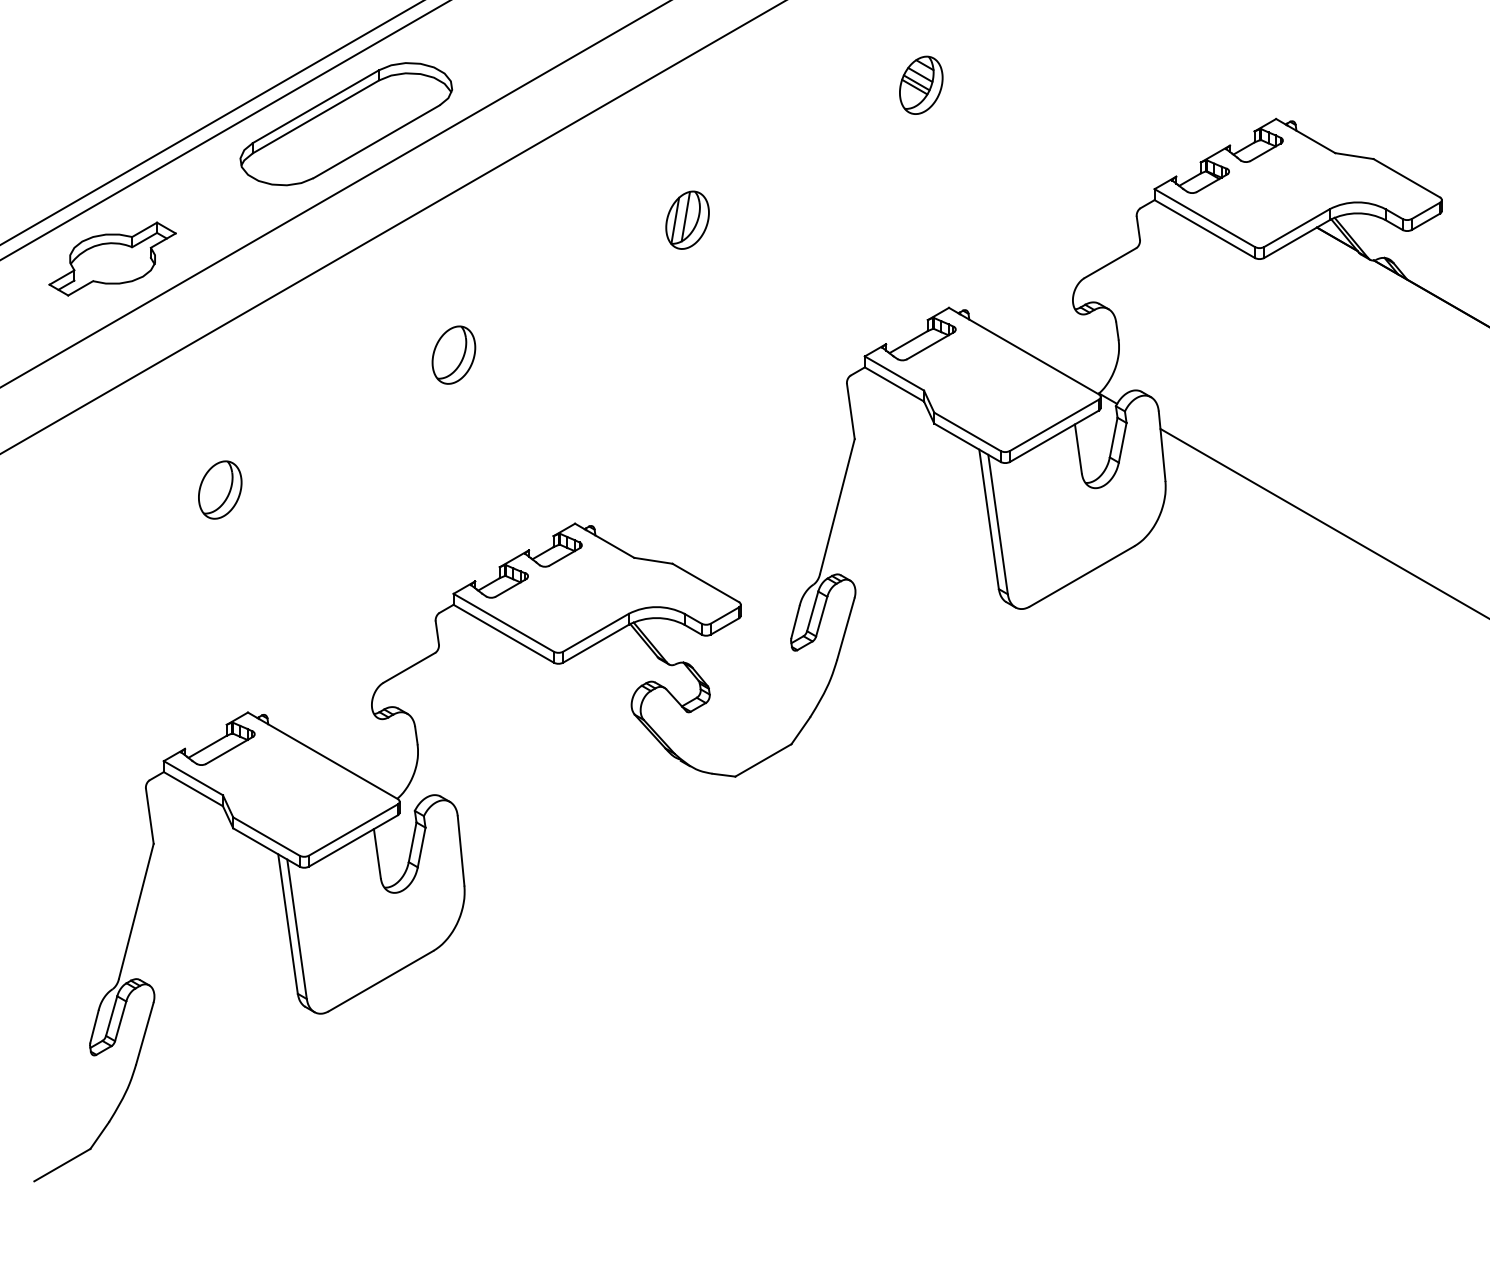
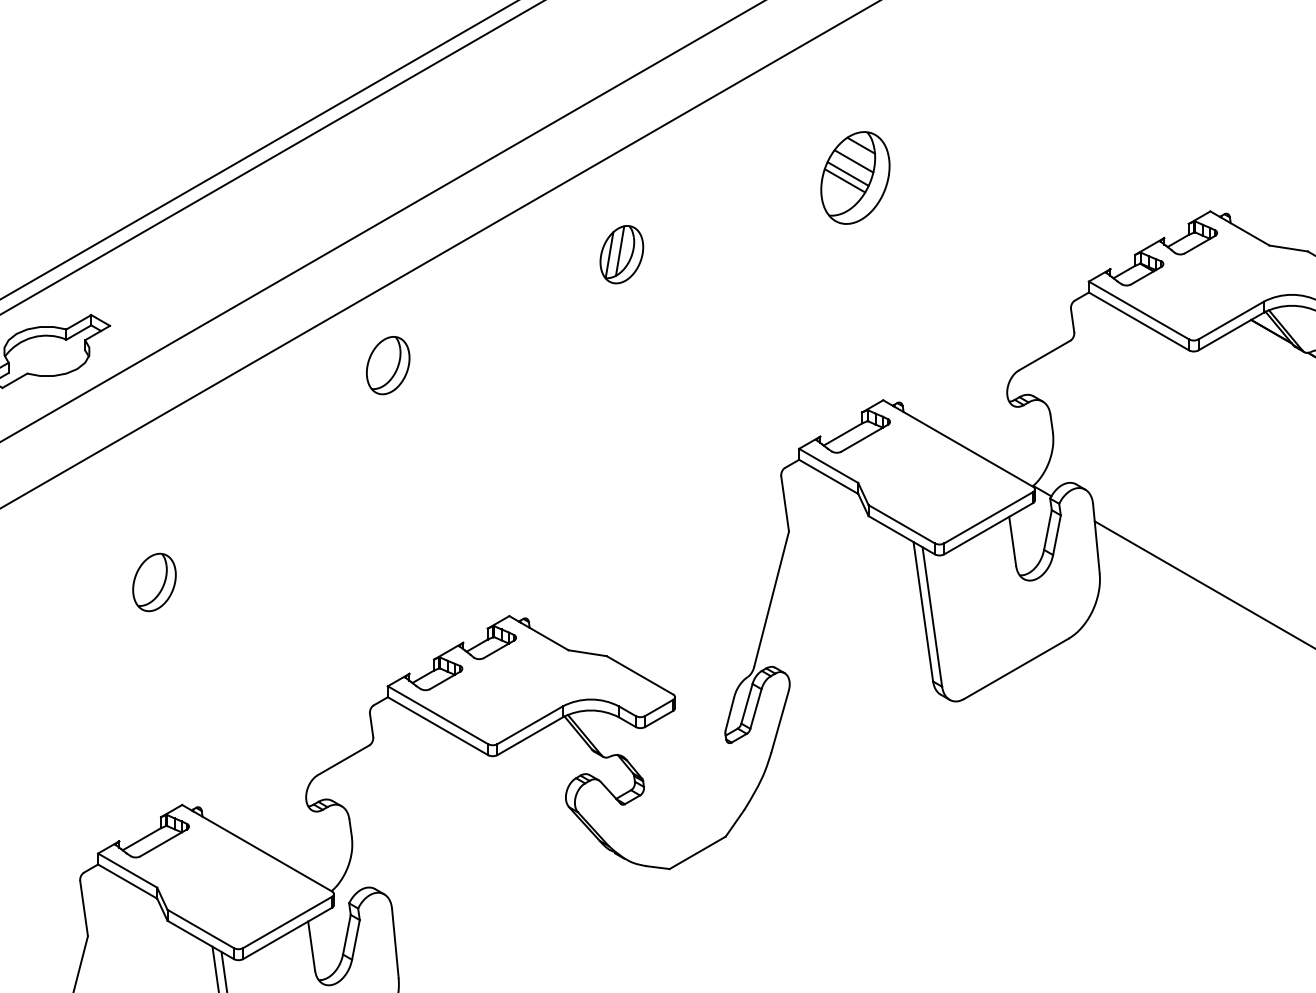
part: (921, 84) -> (855, 176), size x1.6
part: (346, 124) -> (280, 216), removed
part: (687, 219) -> (621, 253), moved
part: (453, 354) -> (387, 364), moved

